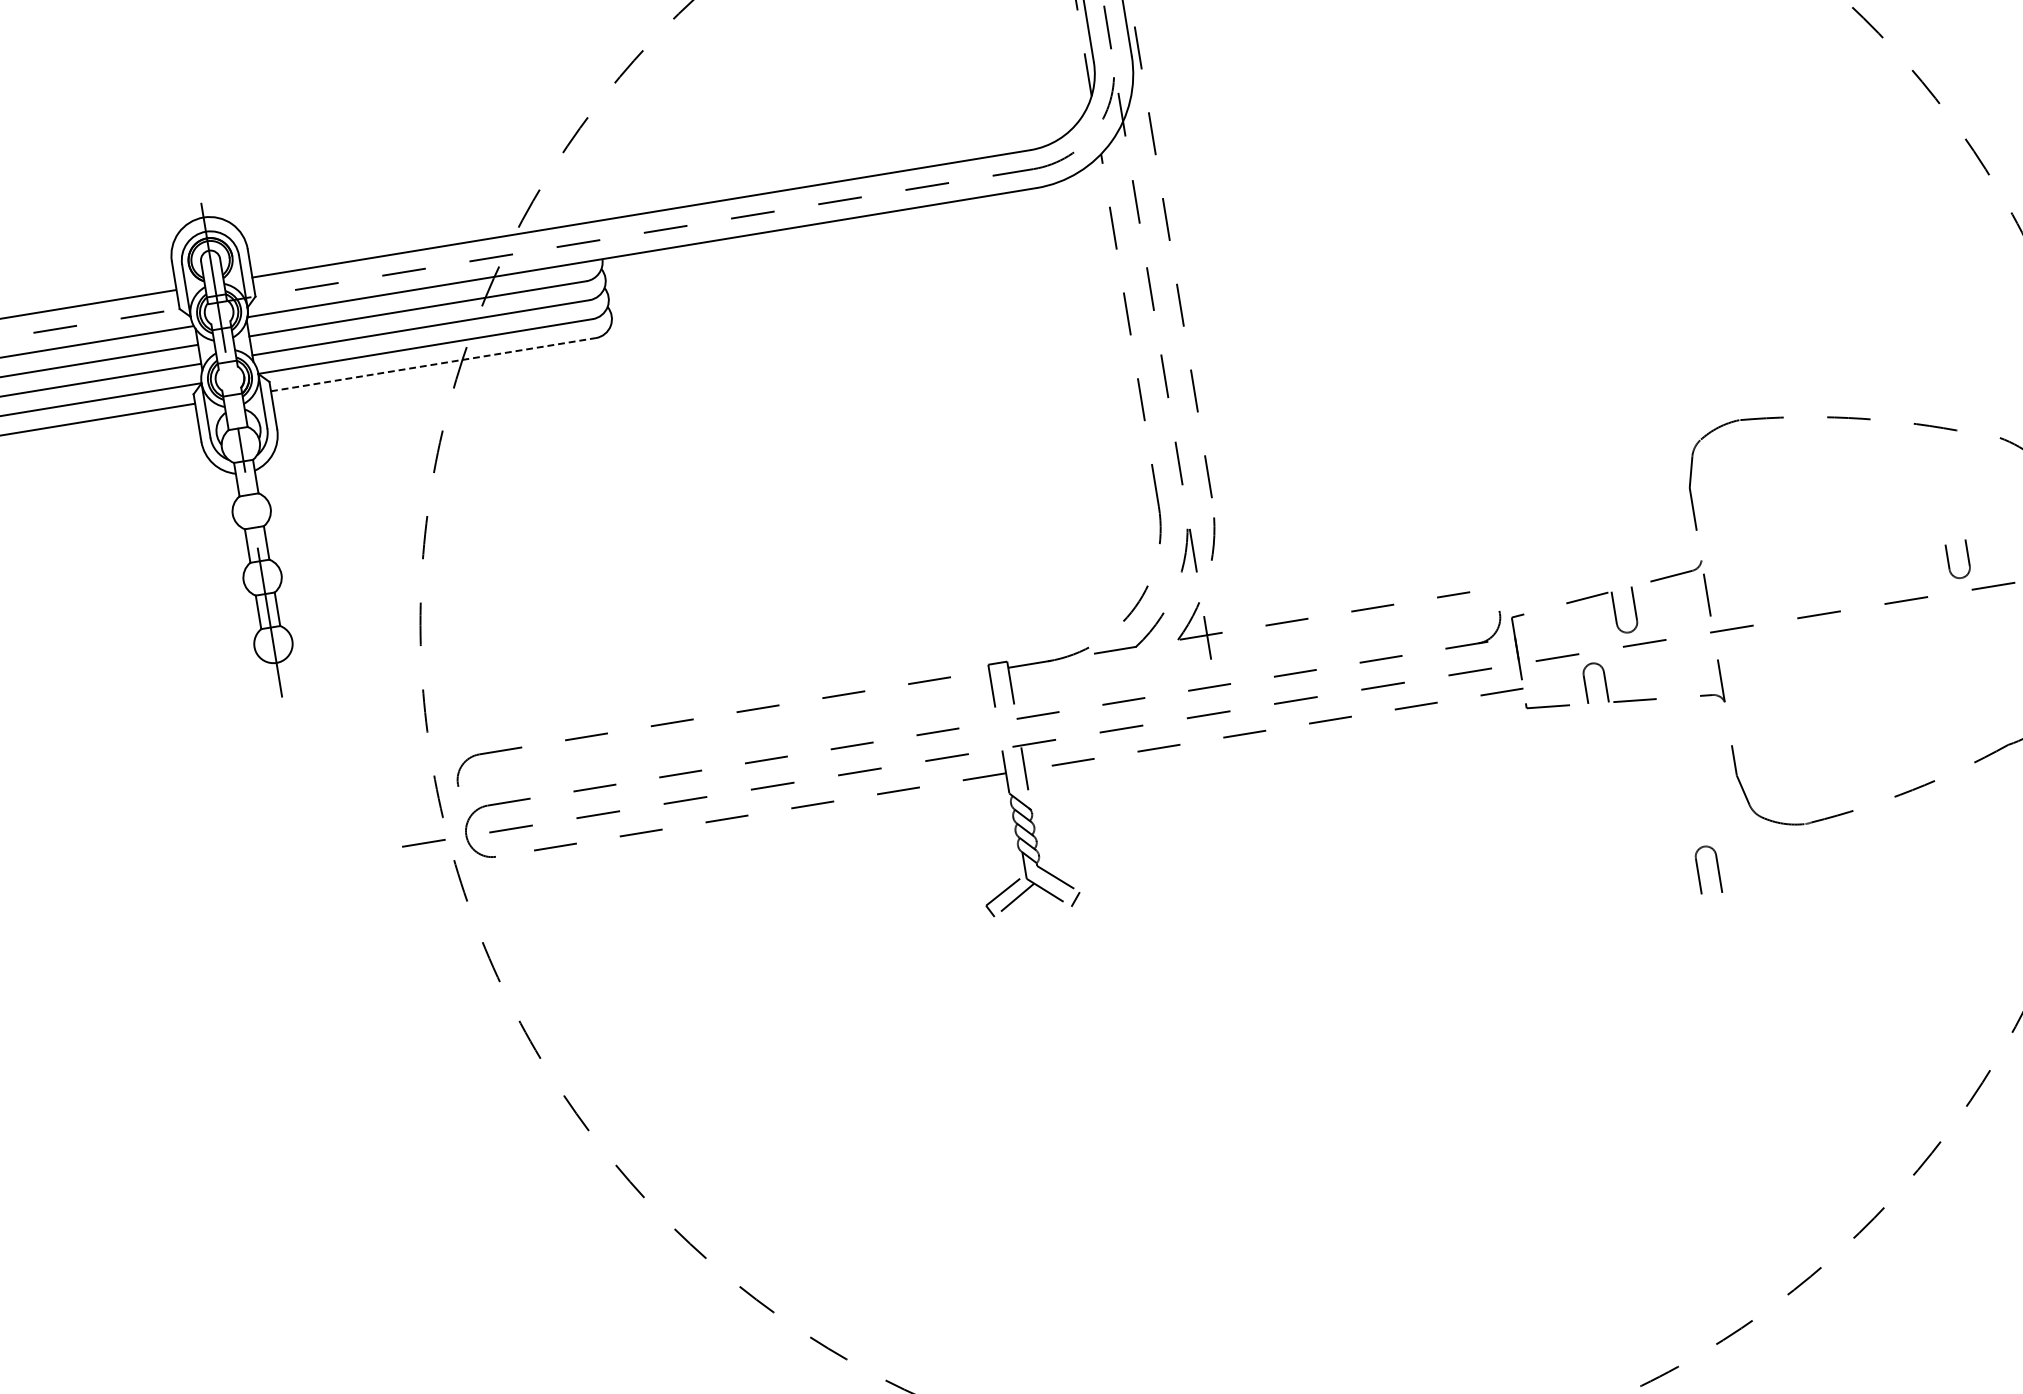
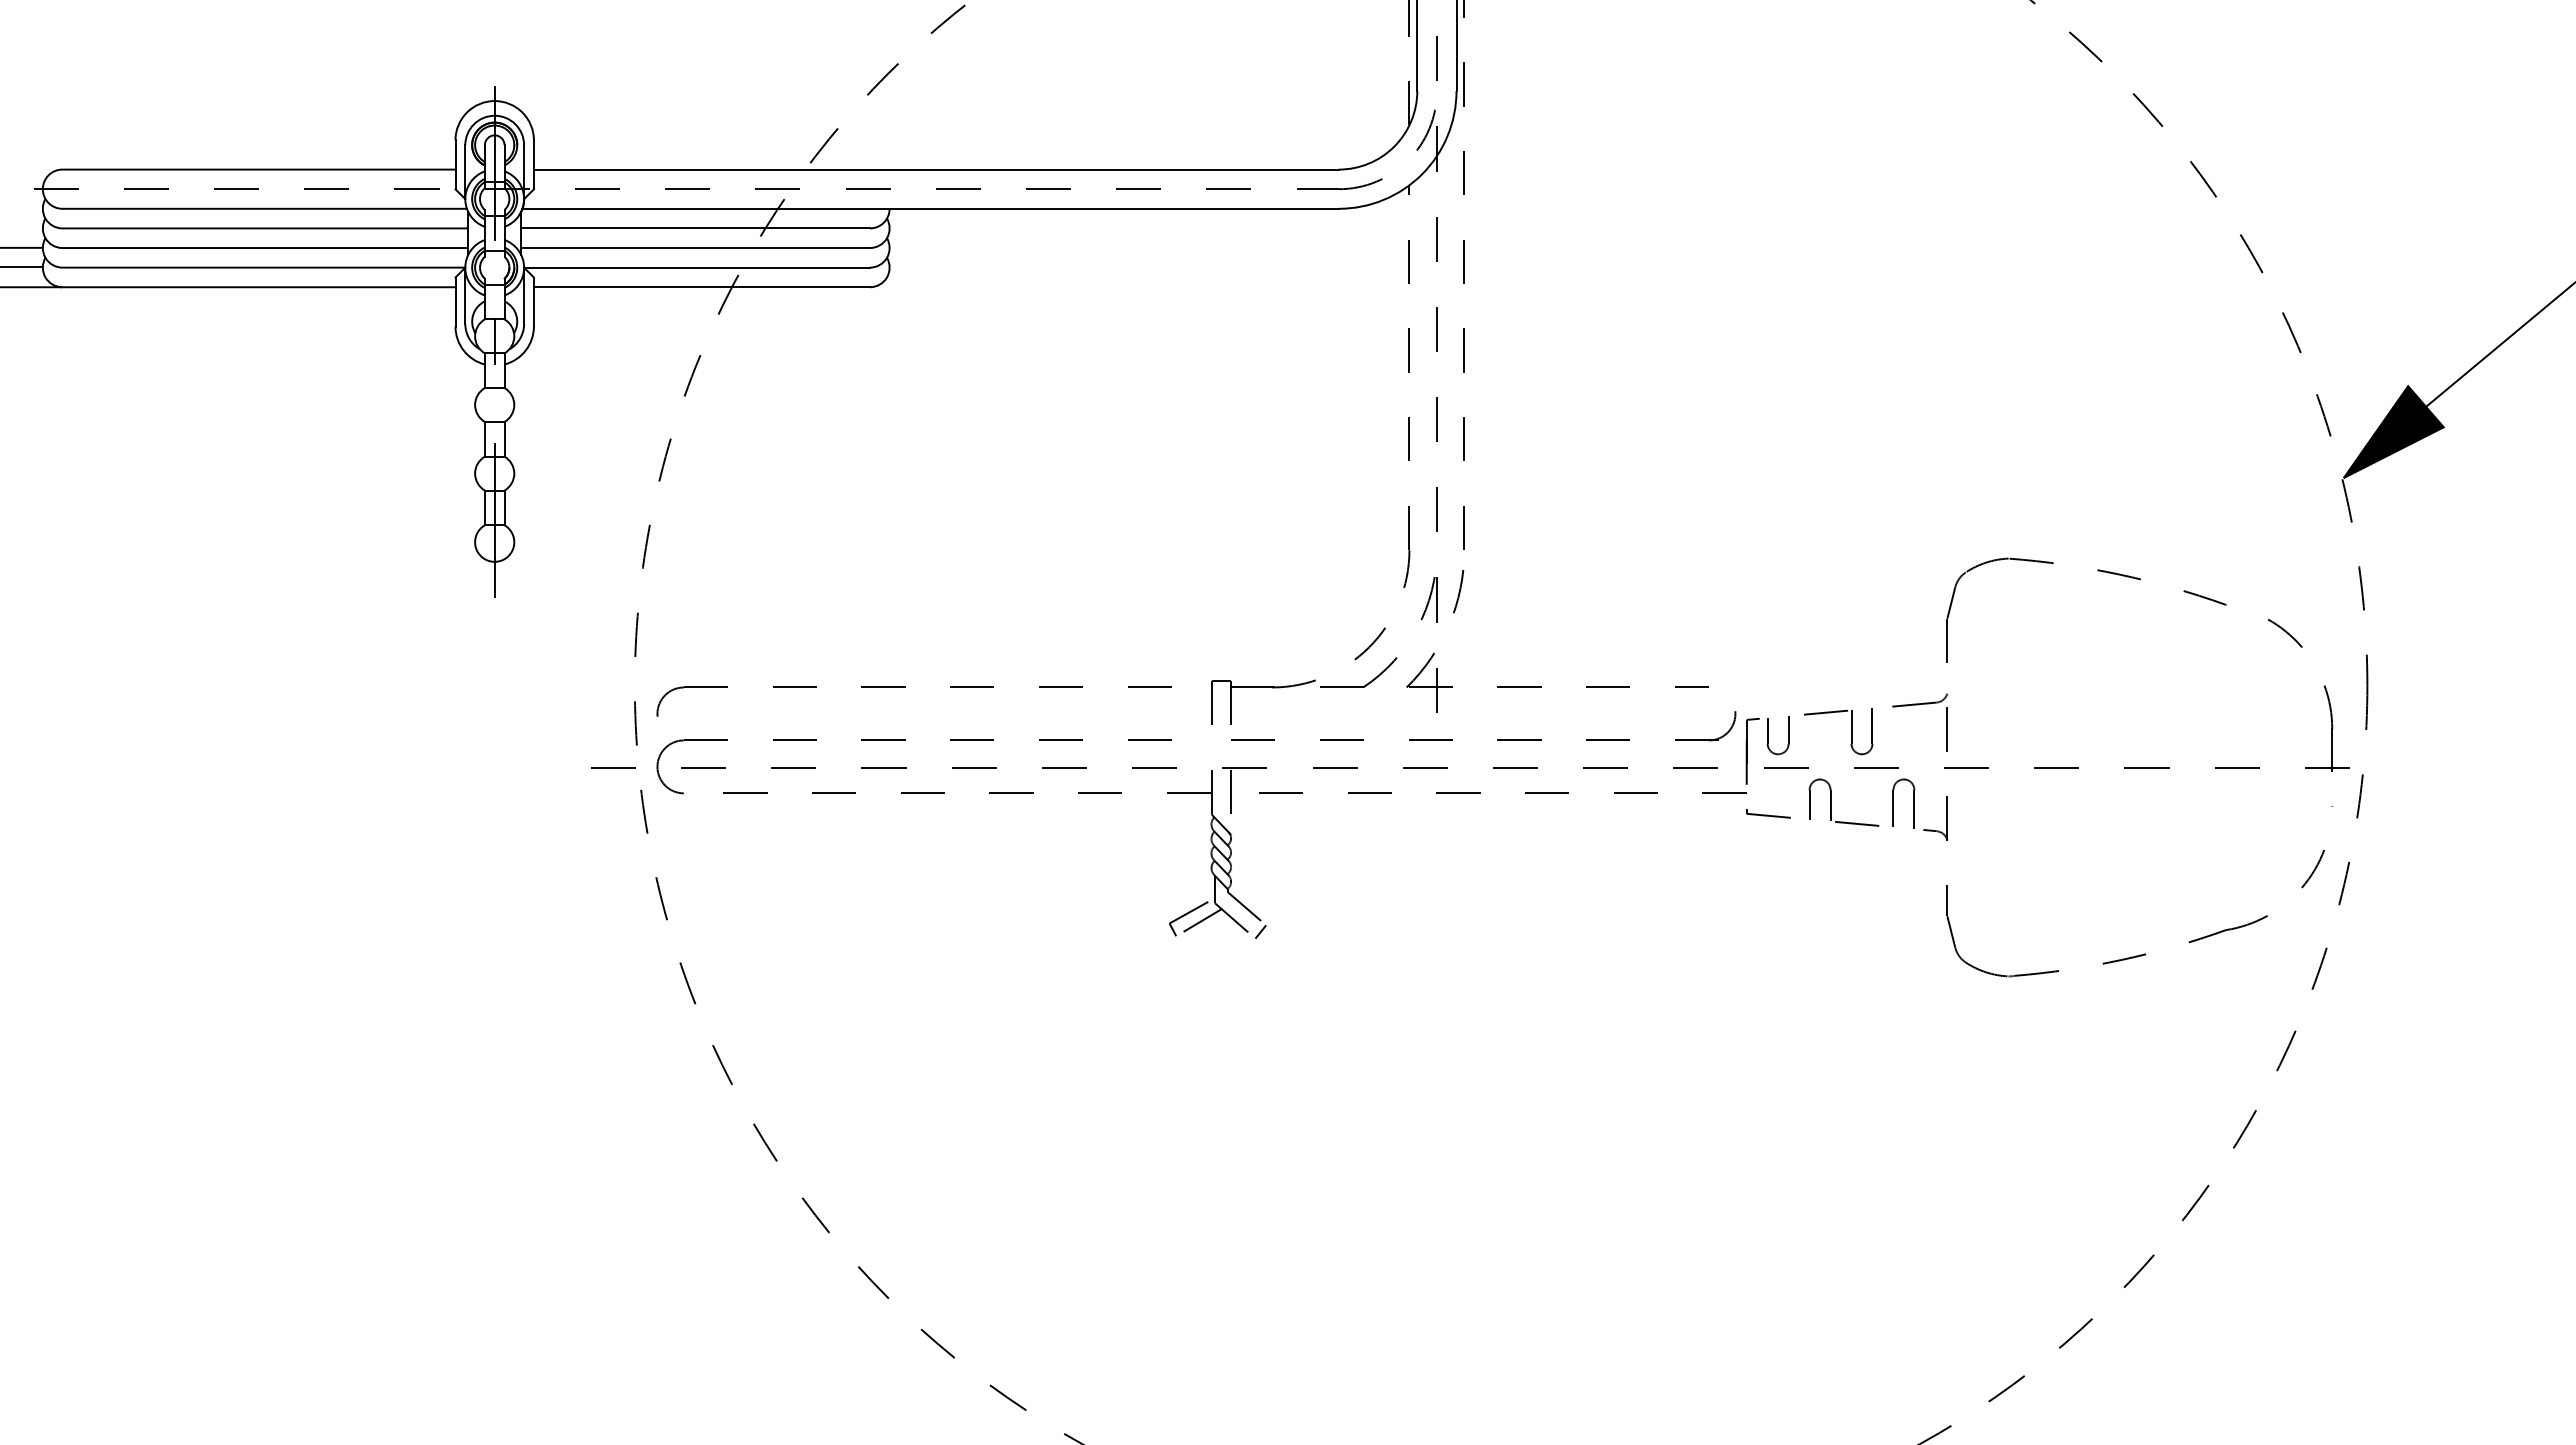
line: (433, 364) -> (702, 287), dashed -> solid
part: (1949, 561) -> (1768, 735), moved
part: (1698, 871) -> (1893, 803), moved

